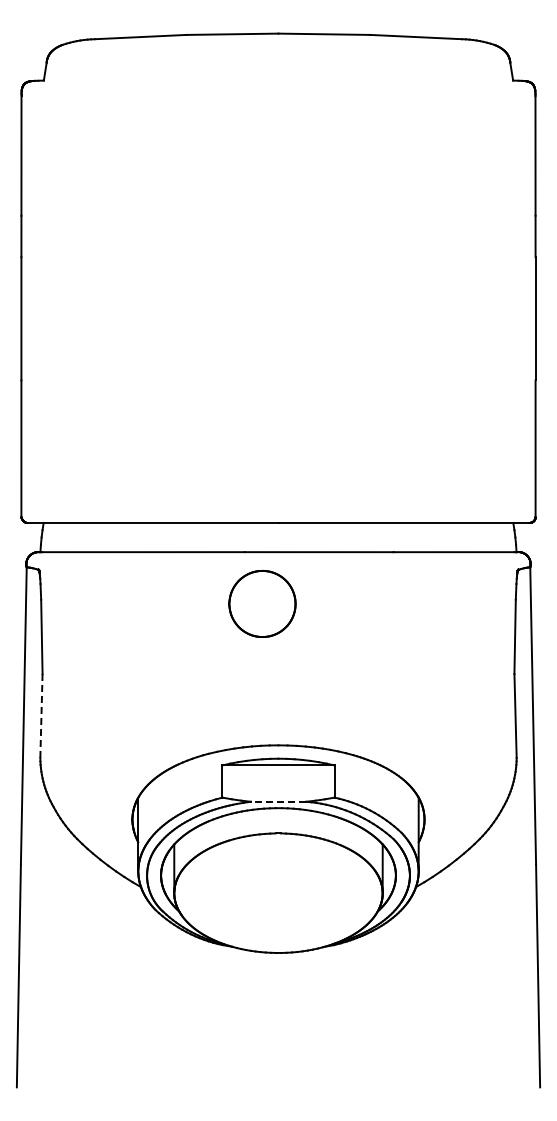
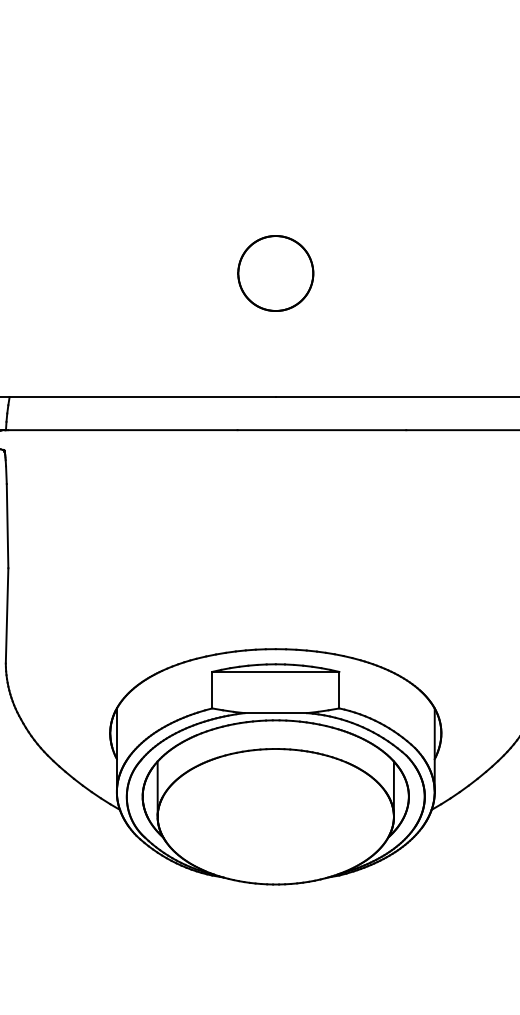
part: (262, 603) -> (275, 272), moved
line: (41, 716) -> (7, 616), dashed -> solid
line: (278, 801) -> (275, 712), dashed -> solid

